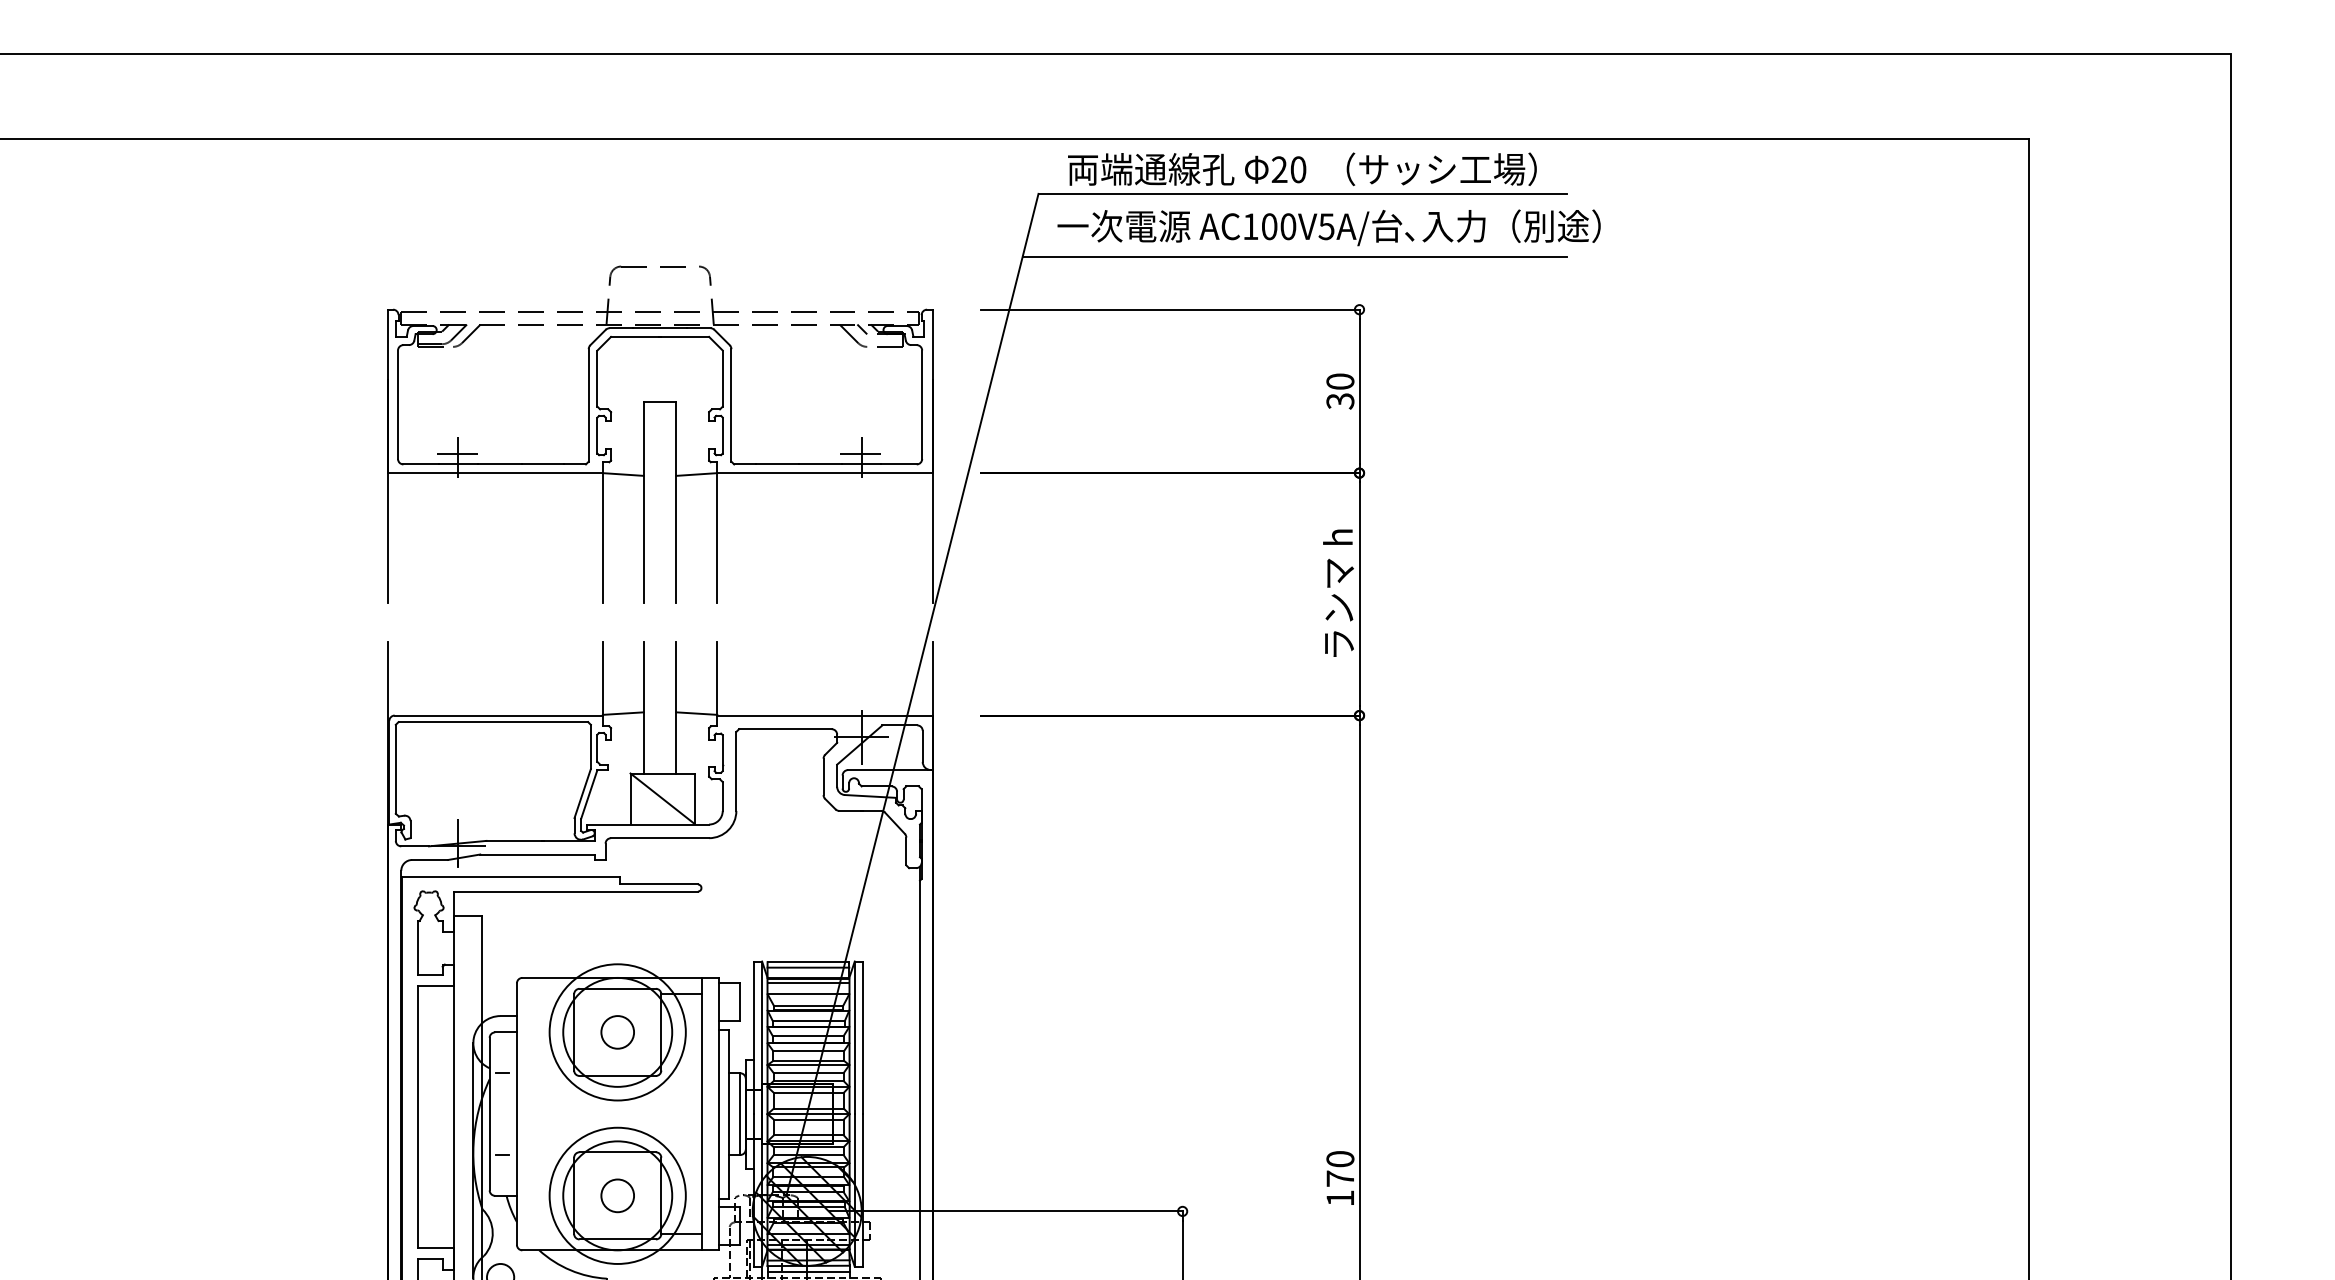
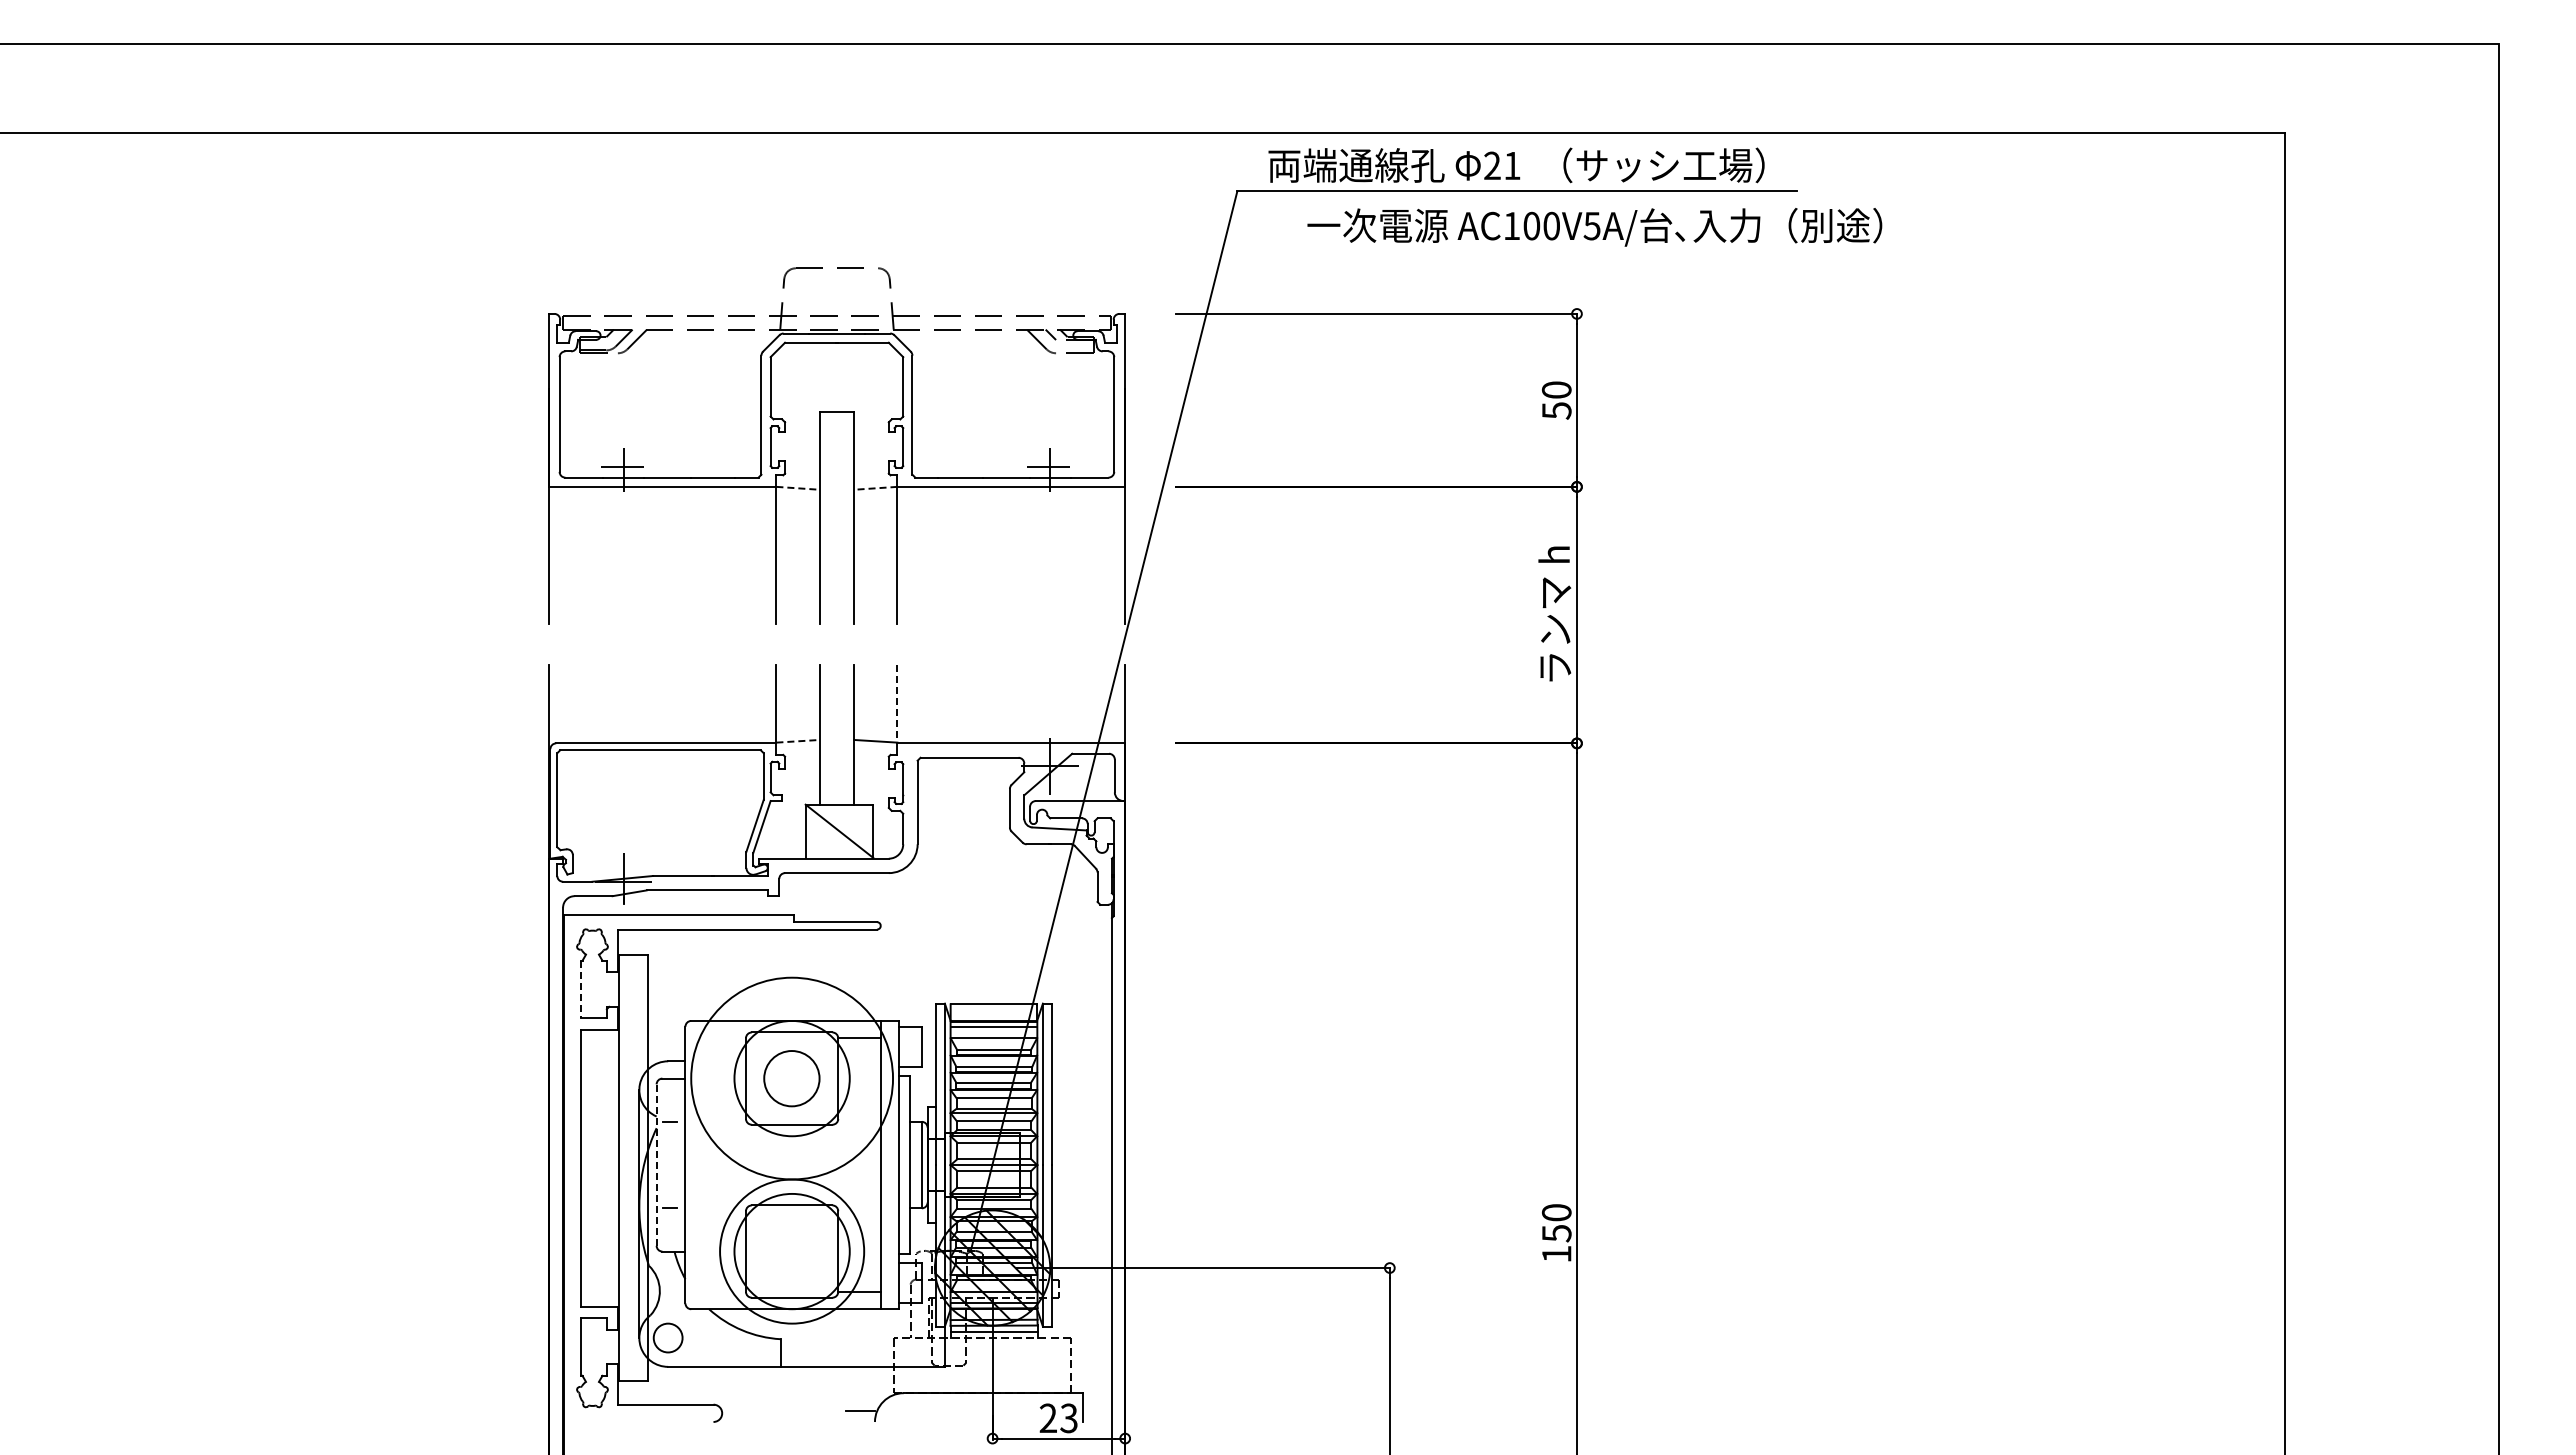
text: (1298, 169) -> (1512, 165), 20 -> 21
text: (1328, 228) -> (1594, 227), moved
line: (1294, 257) -> (1508, 258), removed
text: (1340, 400) -> (1556, 410), 30 -> 50
line: (623, 474) -> (798, 488), solid -> dashed
line: (696, 474) -> (875, 488), solid -> dashed
line: (717, 678) -> (897, 704), solid -> dashed
line: (623, 713) -> (798, 741), solid -> dashed
line: (417, 948) -> (580, 989), solid -> dashed
line: (808, 968) -> (993, 1010), removed
circle: (618, 1032) -> (792, 1078), size x1.4
circle: (618, 1032) -> (792, 1078), size x1.6
line: (489, 1114) -> (656, 1165), solid -> dashed
text: (1340, 1178) -> (1556, 1233), 170 -> 150
circle: (618, 1195) -> (792, 1251), removed

